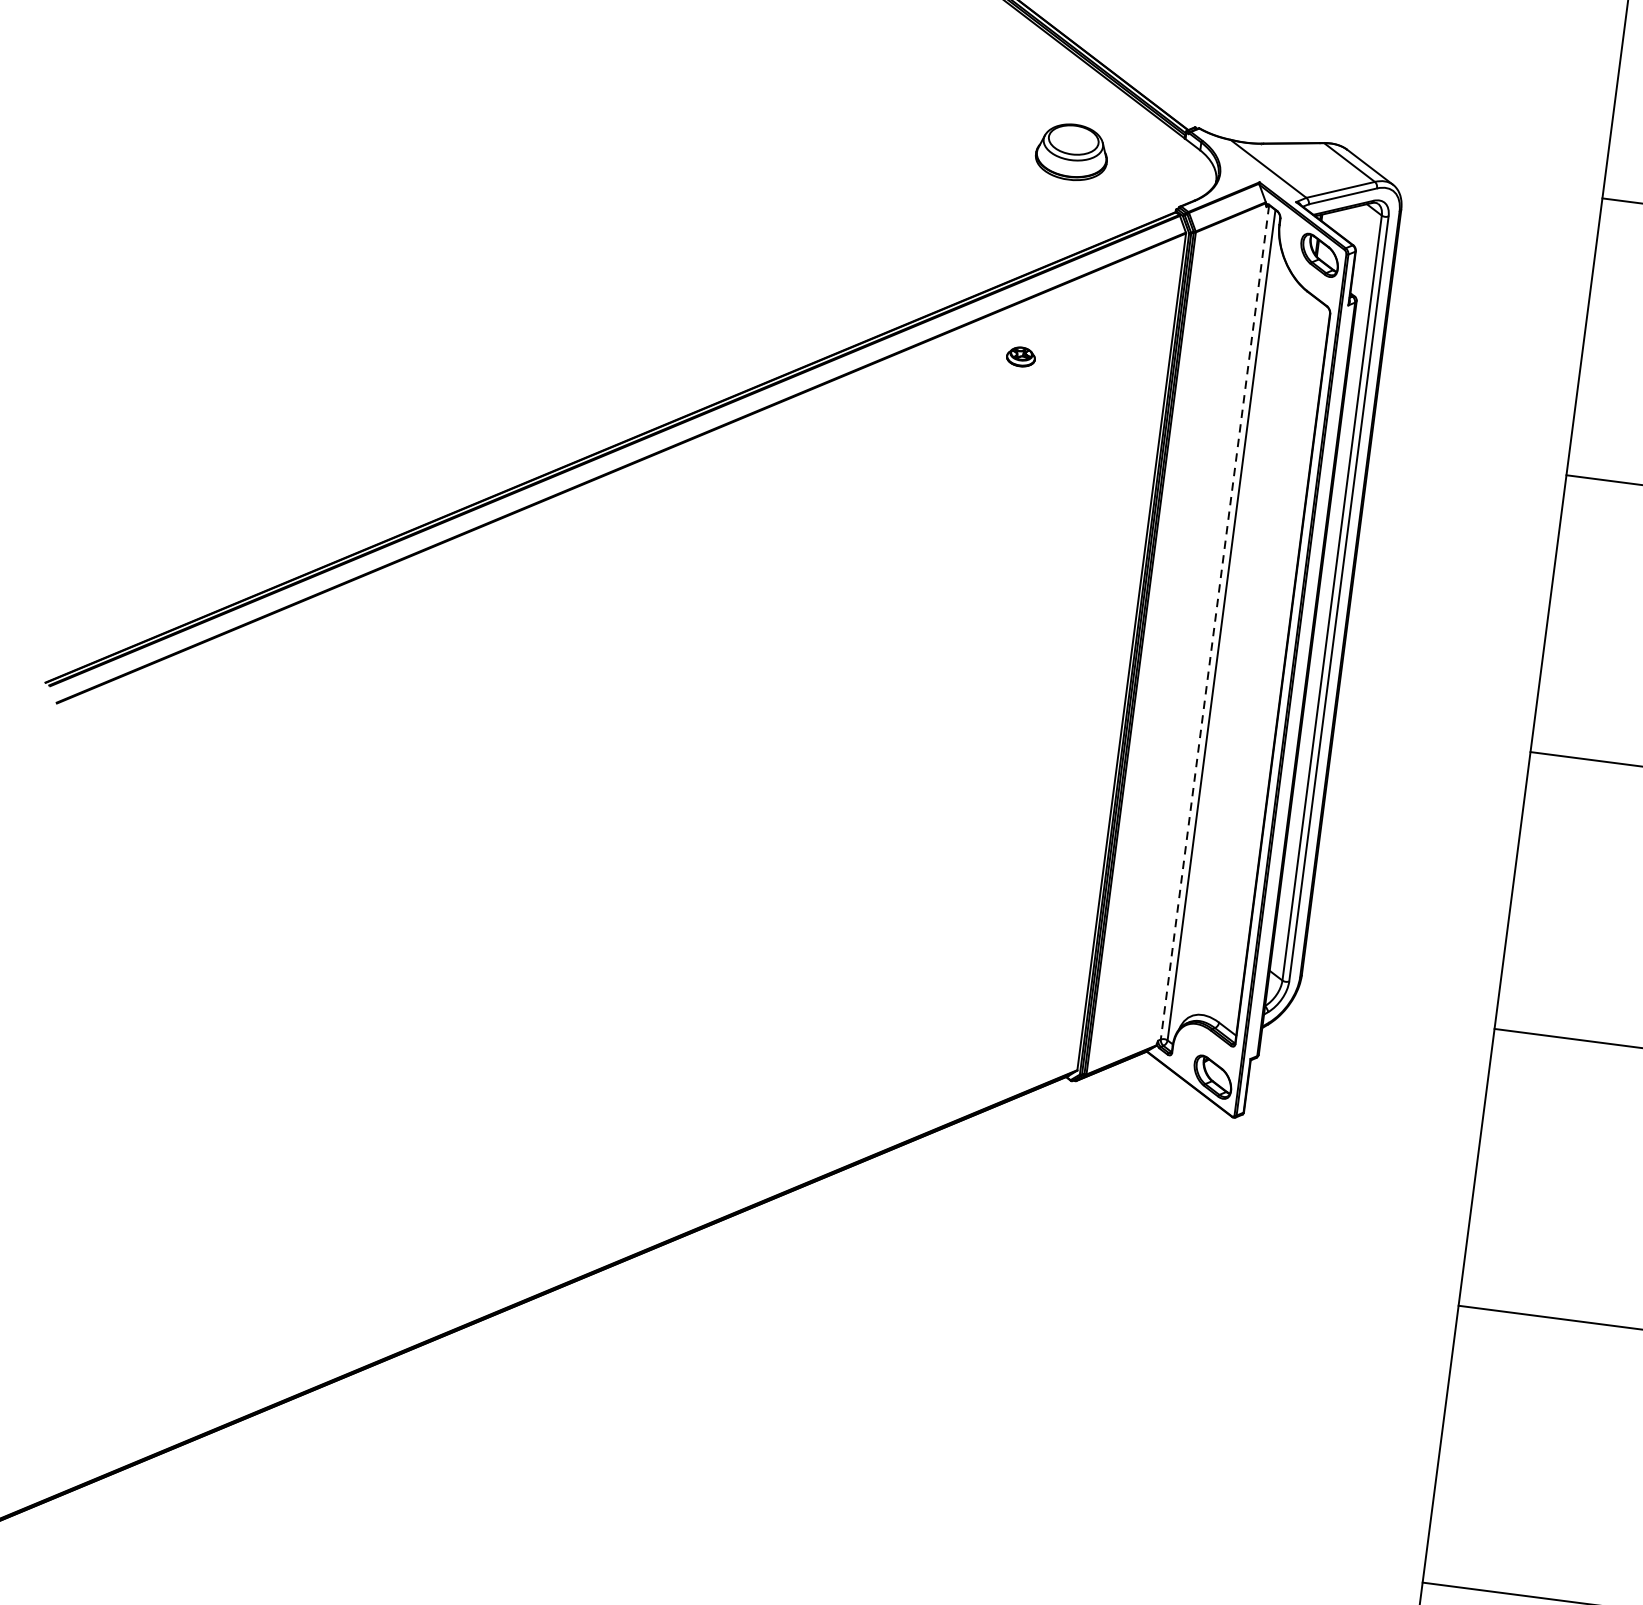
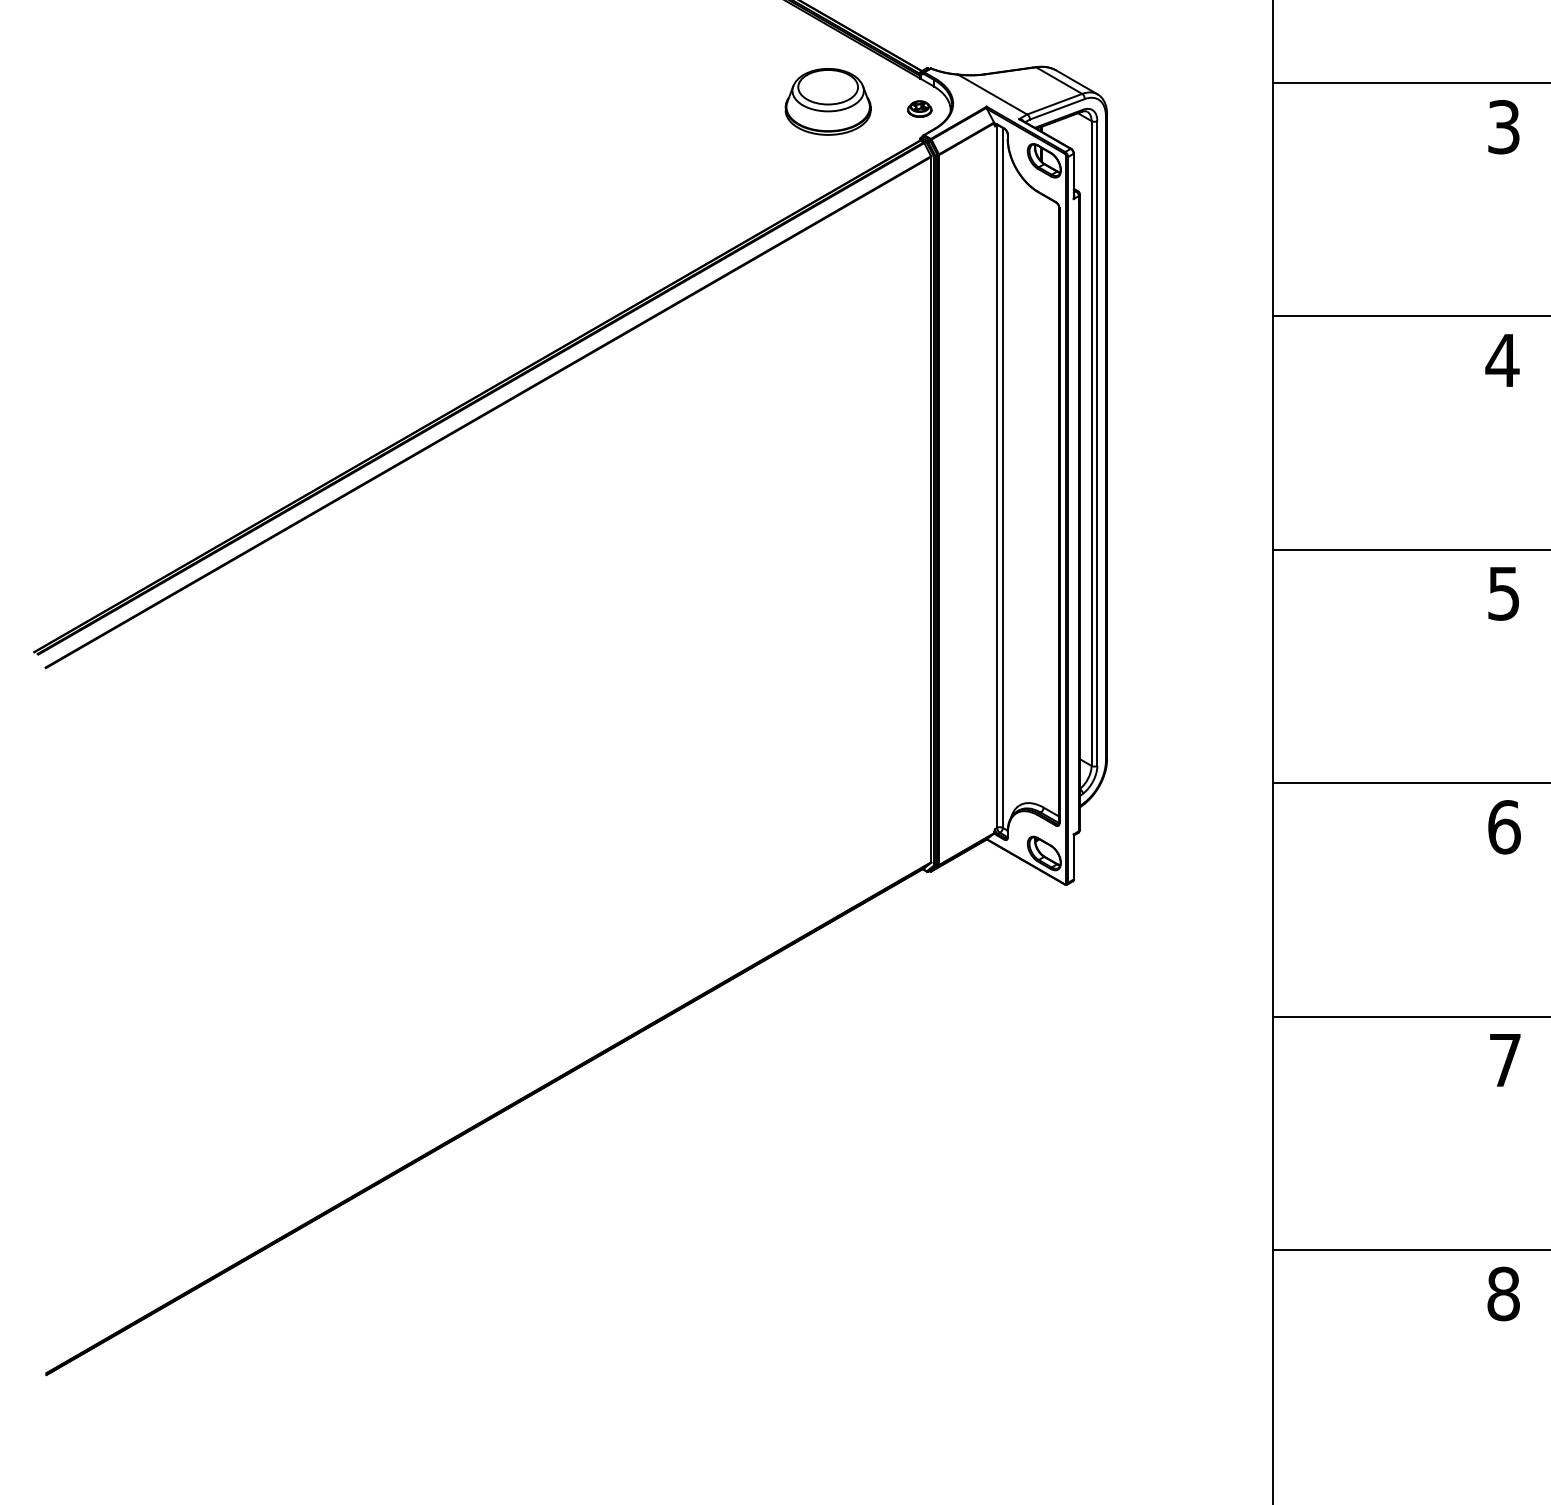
part: (1071, 151) -> (827, 101), size x1.43
part: (1020, 356) -> (919, 108), moved
line: (1215, 623) -> (997, 477), dashed -> solid

